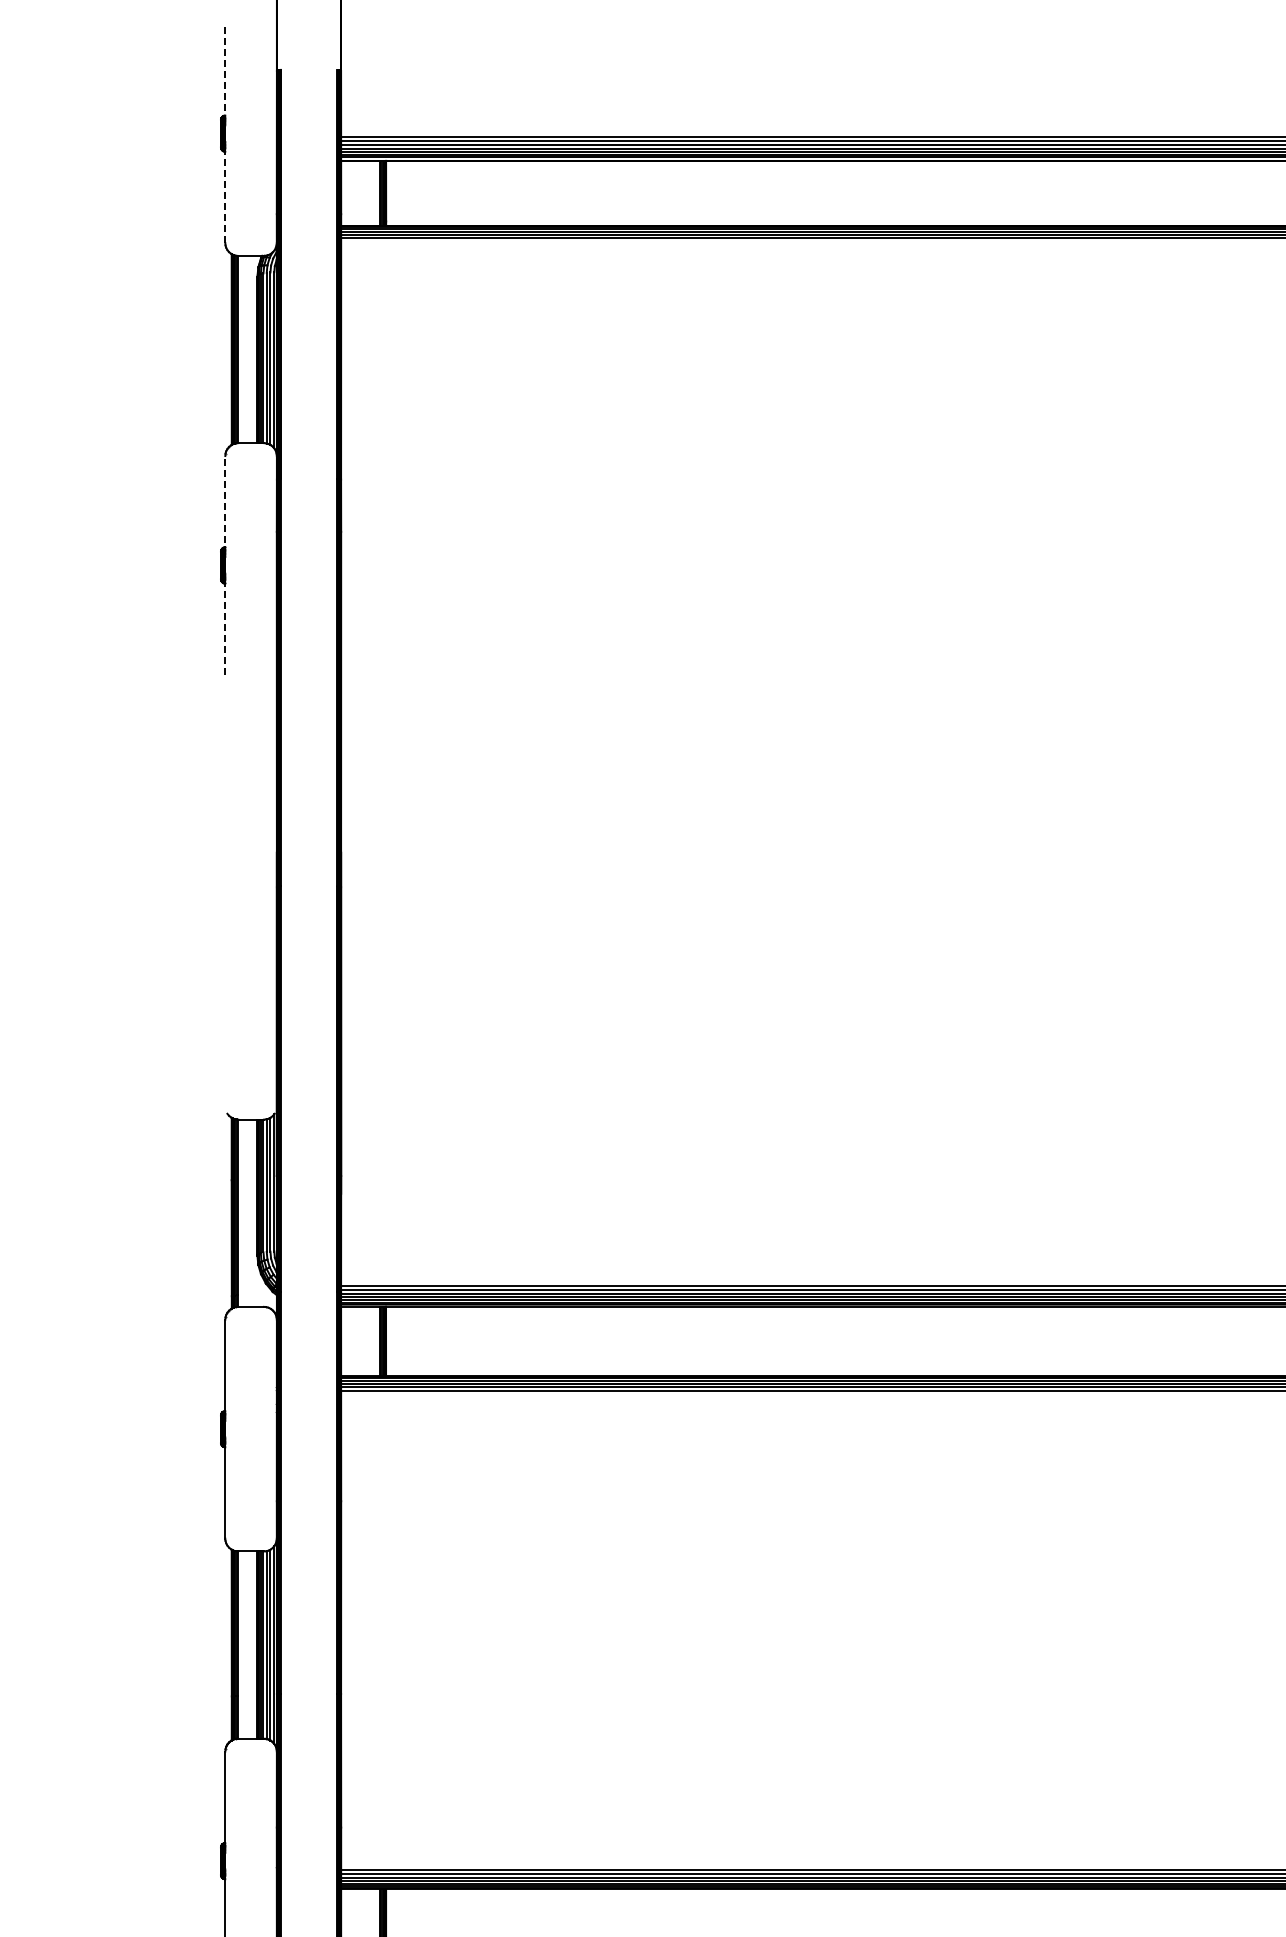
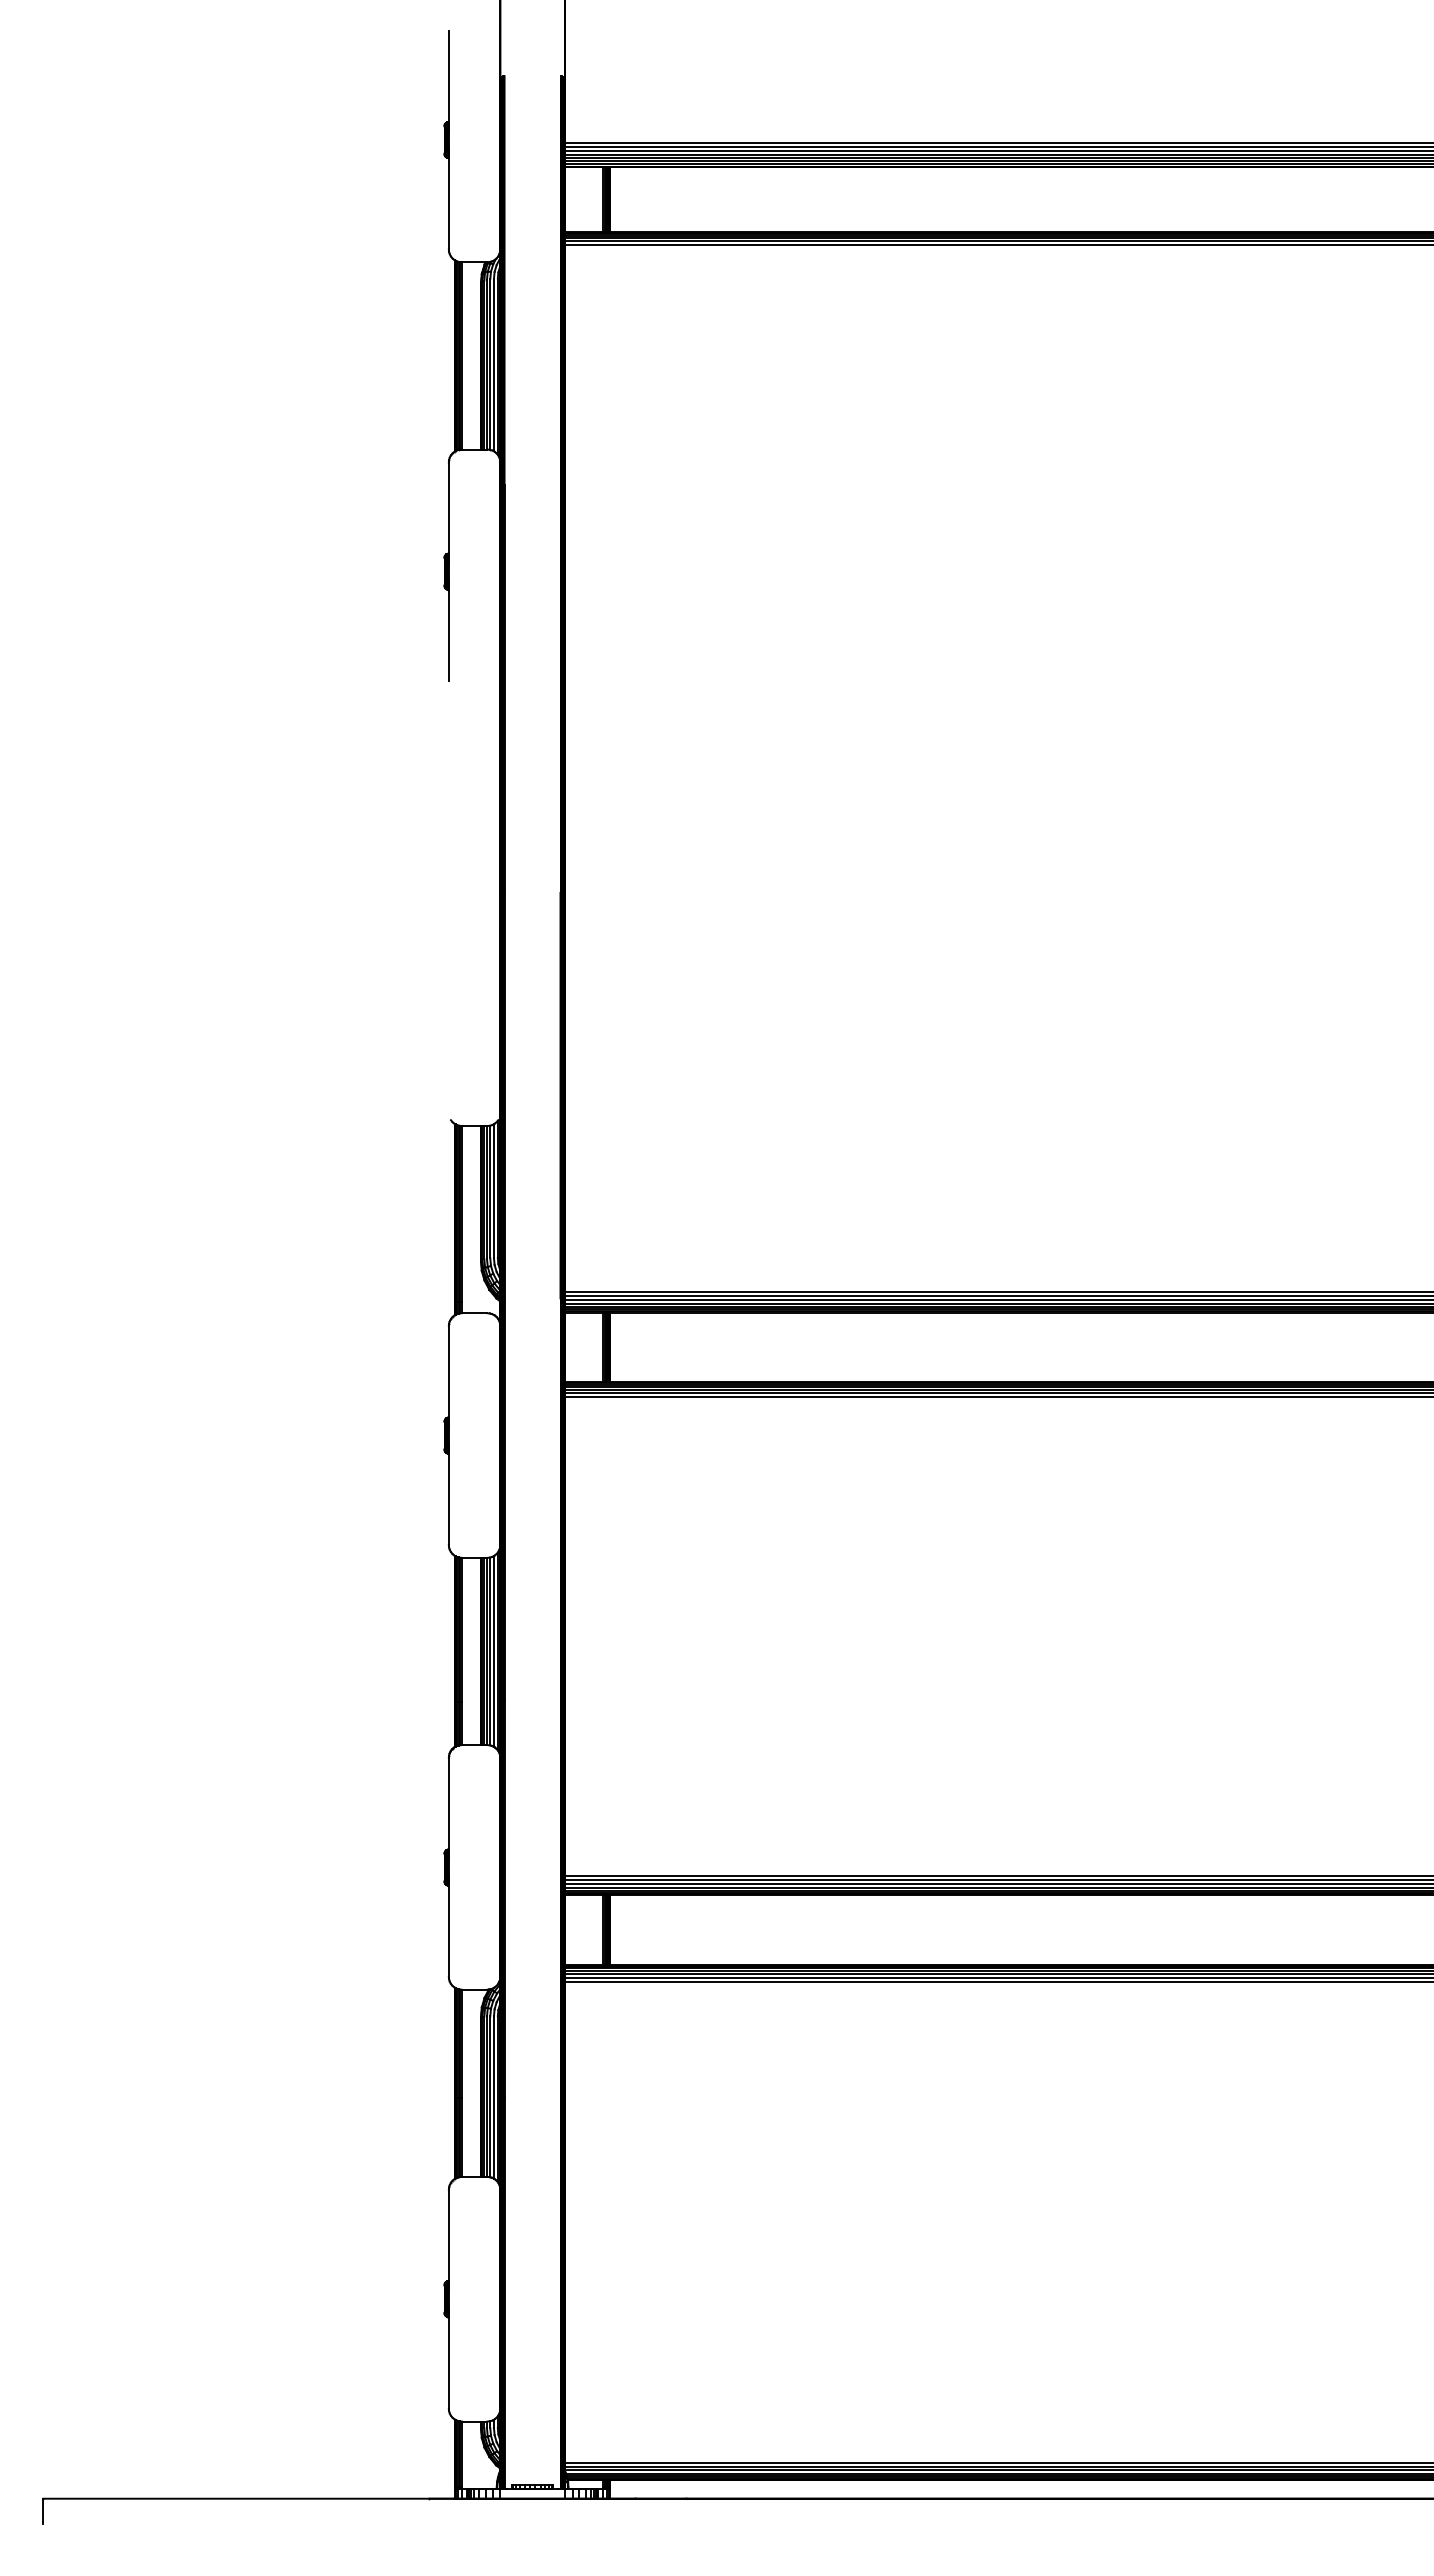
line: (224, 133) -> (448, 139), dashed -> solid
line: (224, 565) -> (448, 571), dashed -> solid

